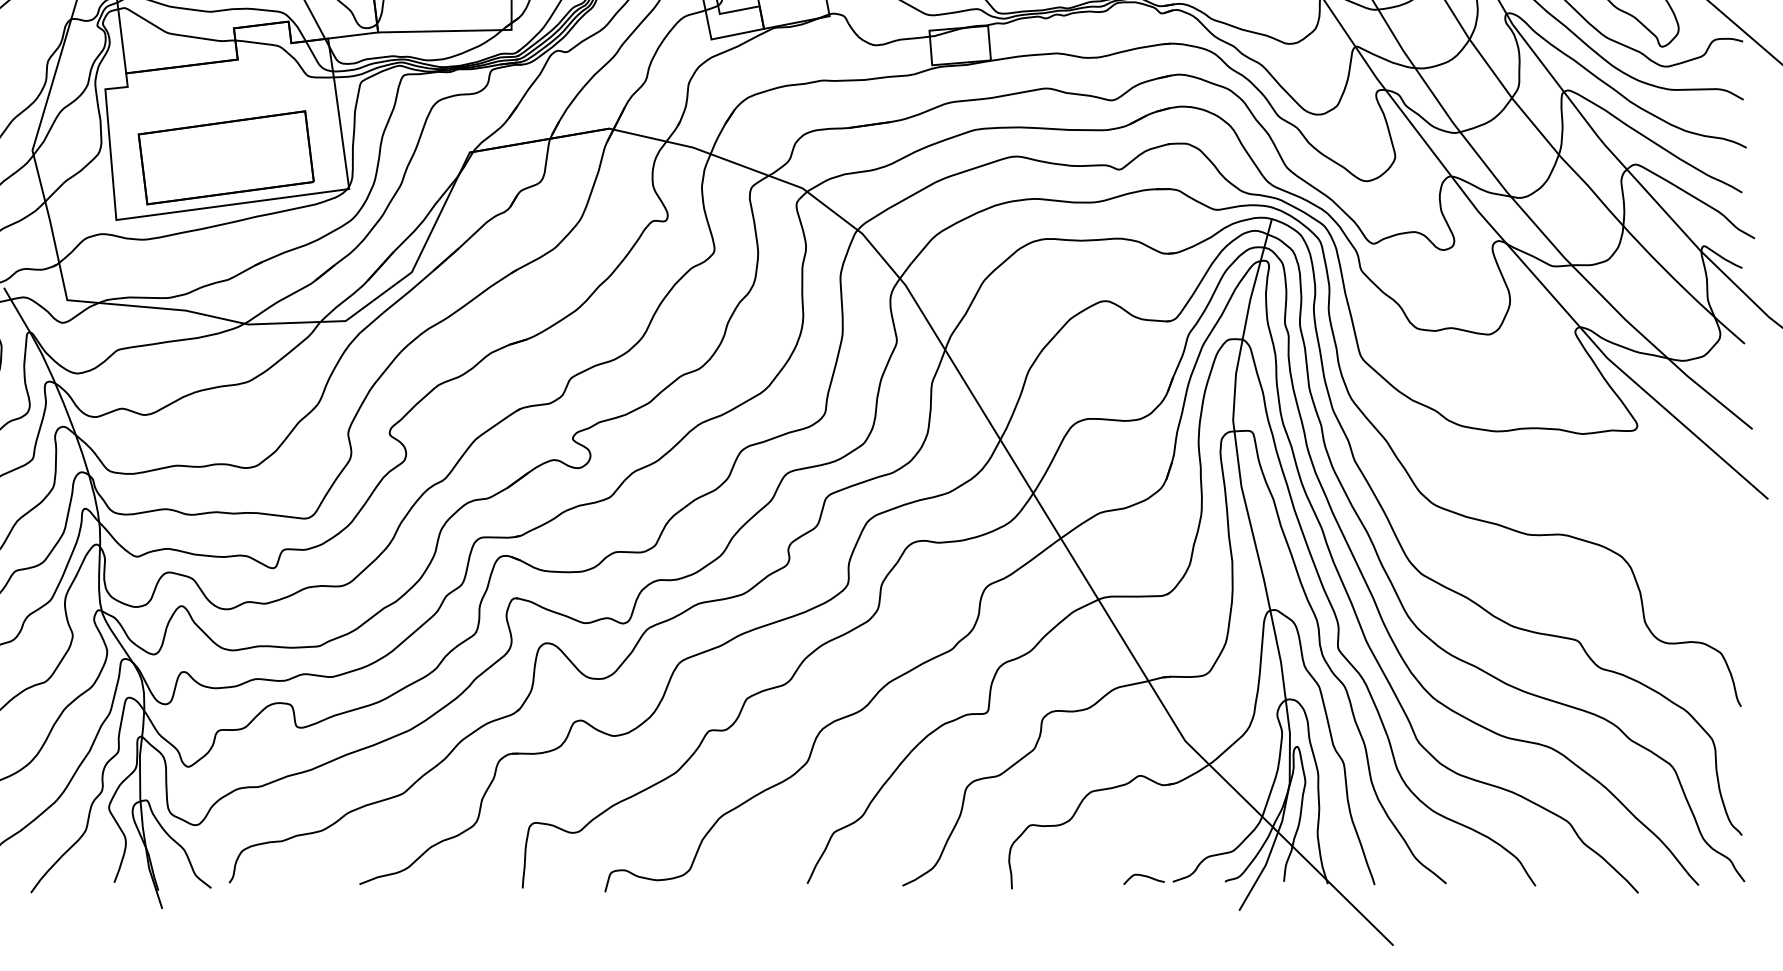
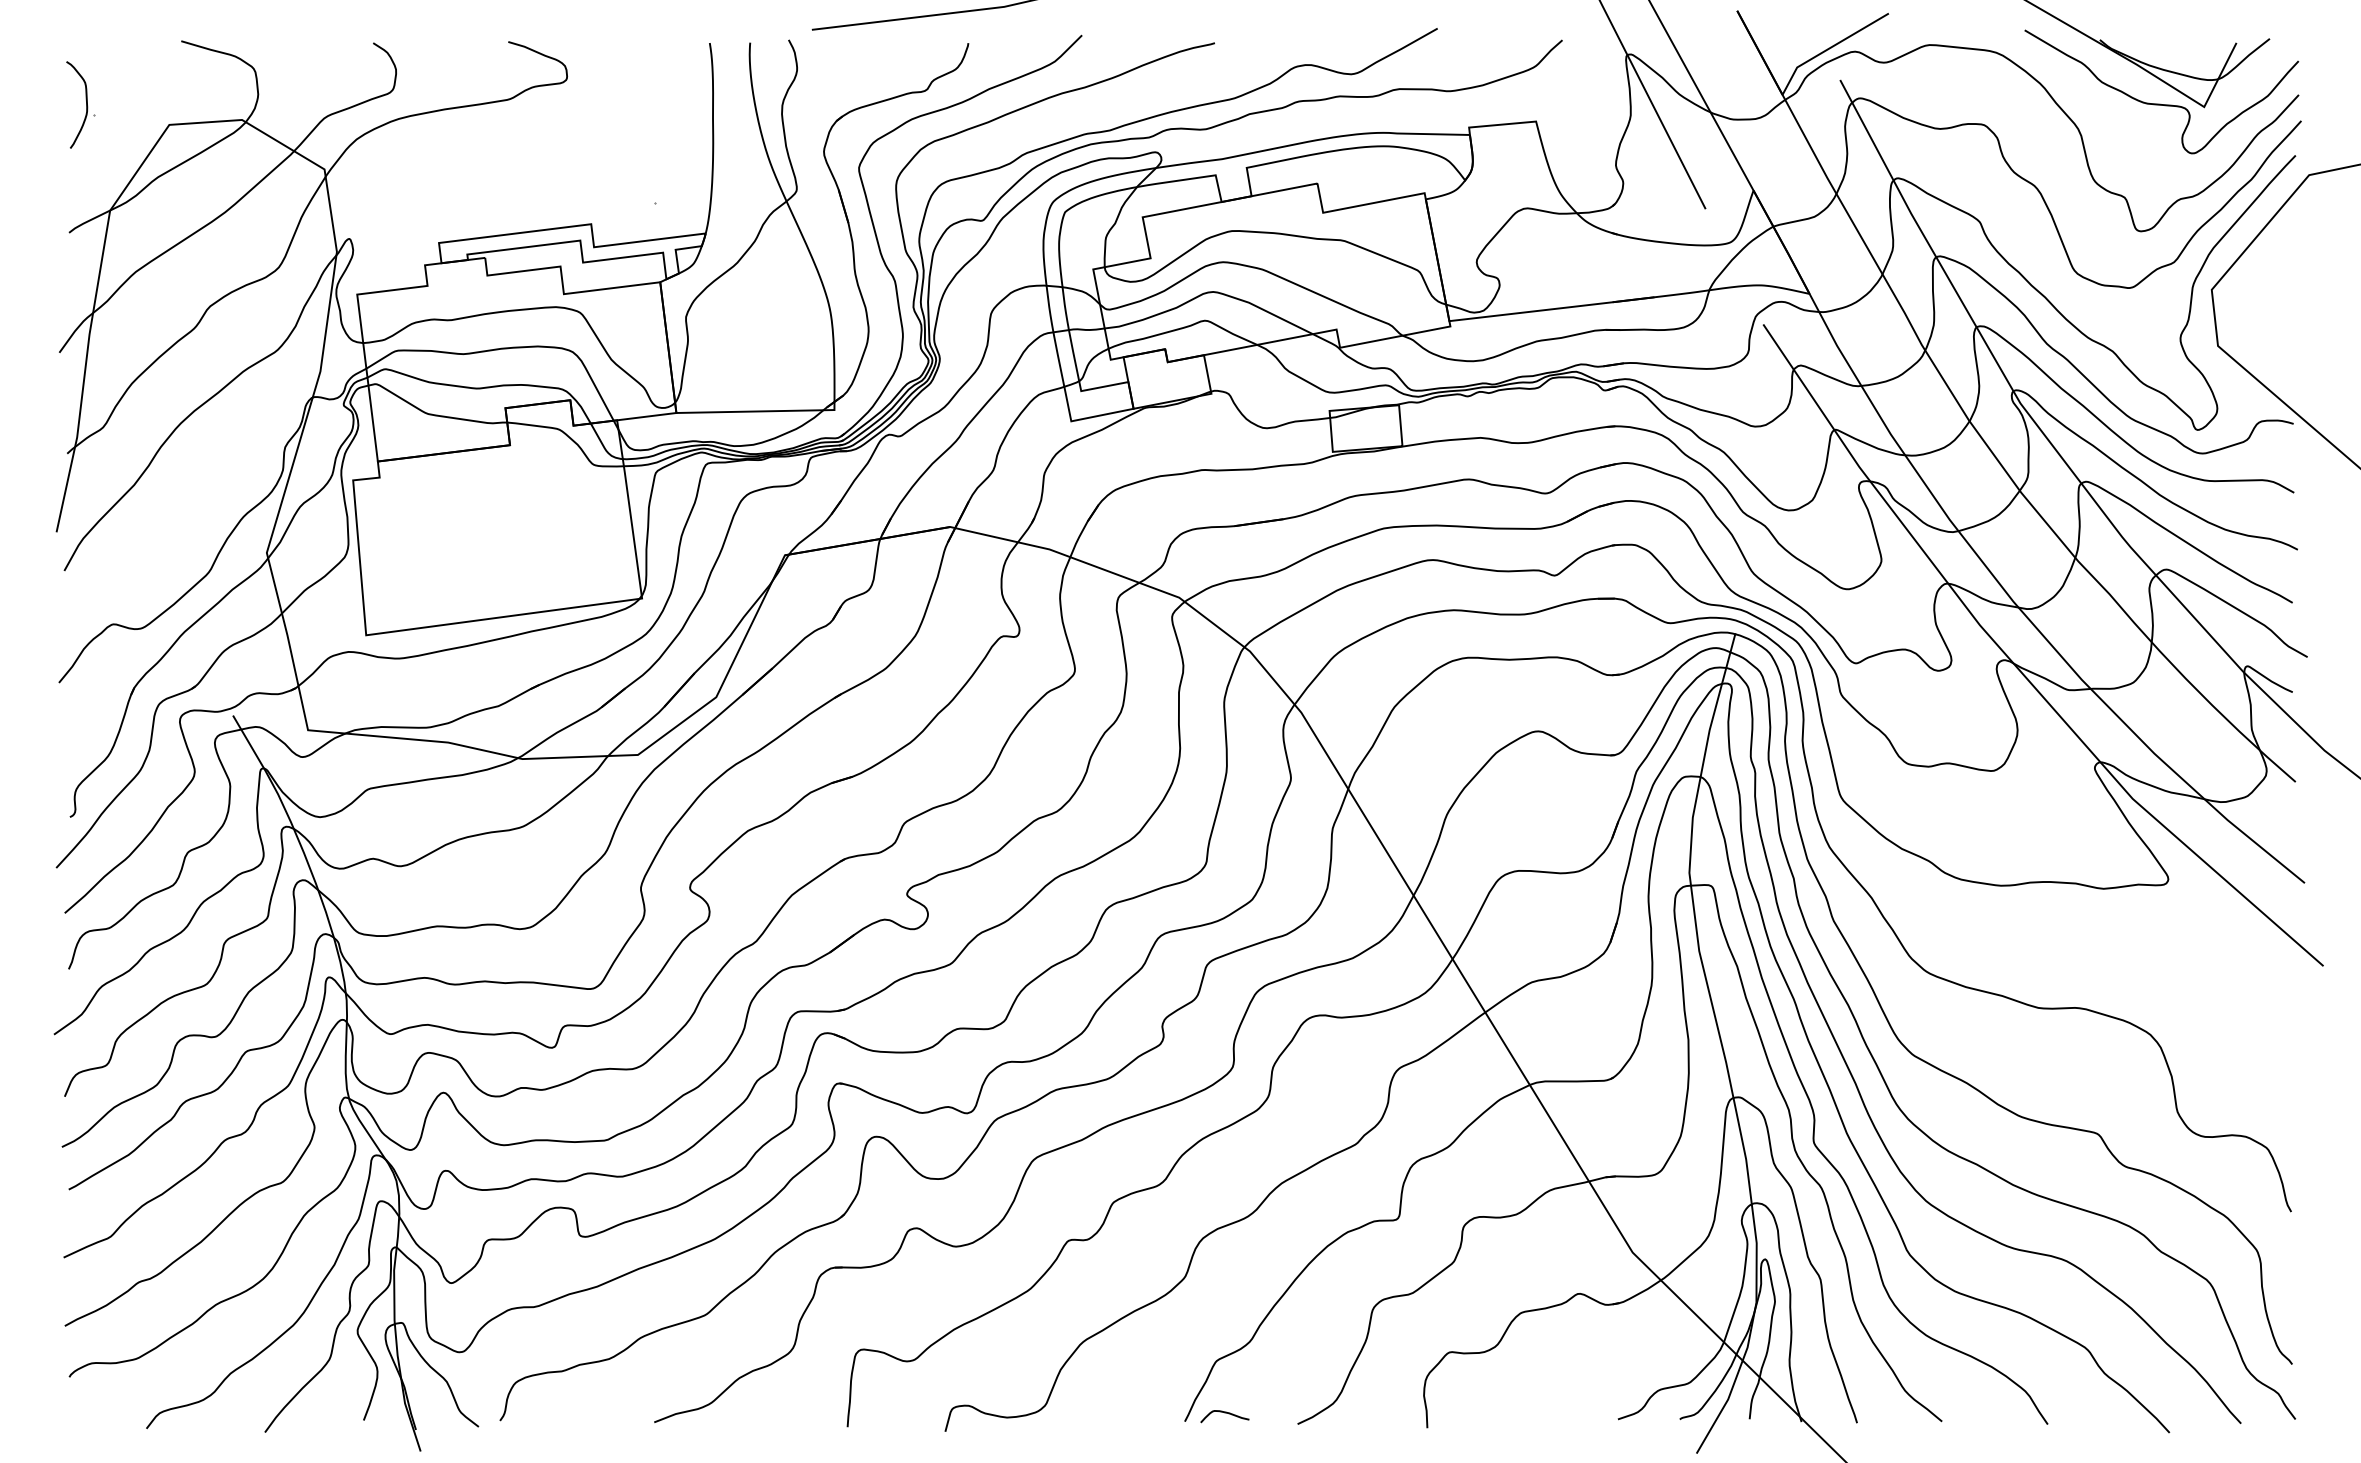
part: (226, 157) -> (496, 561), removed
curve: (1143, 876) -> (1224, 1413), moved

